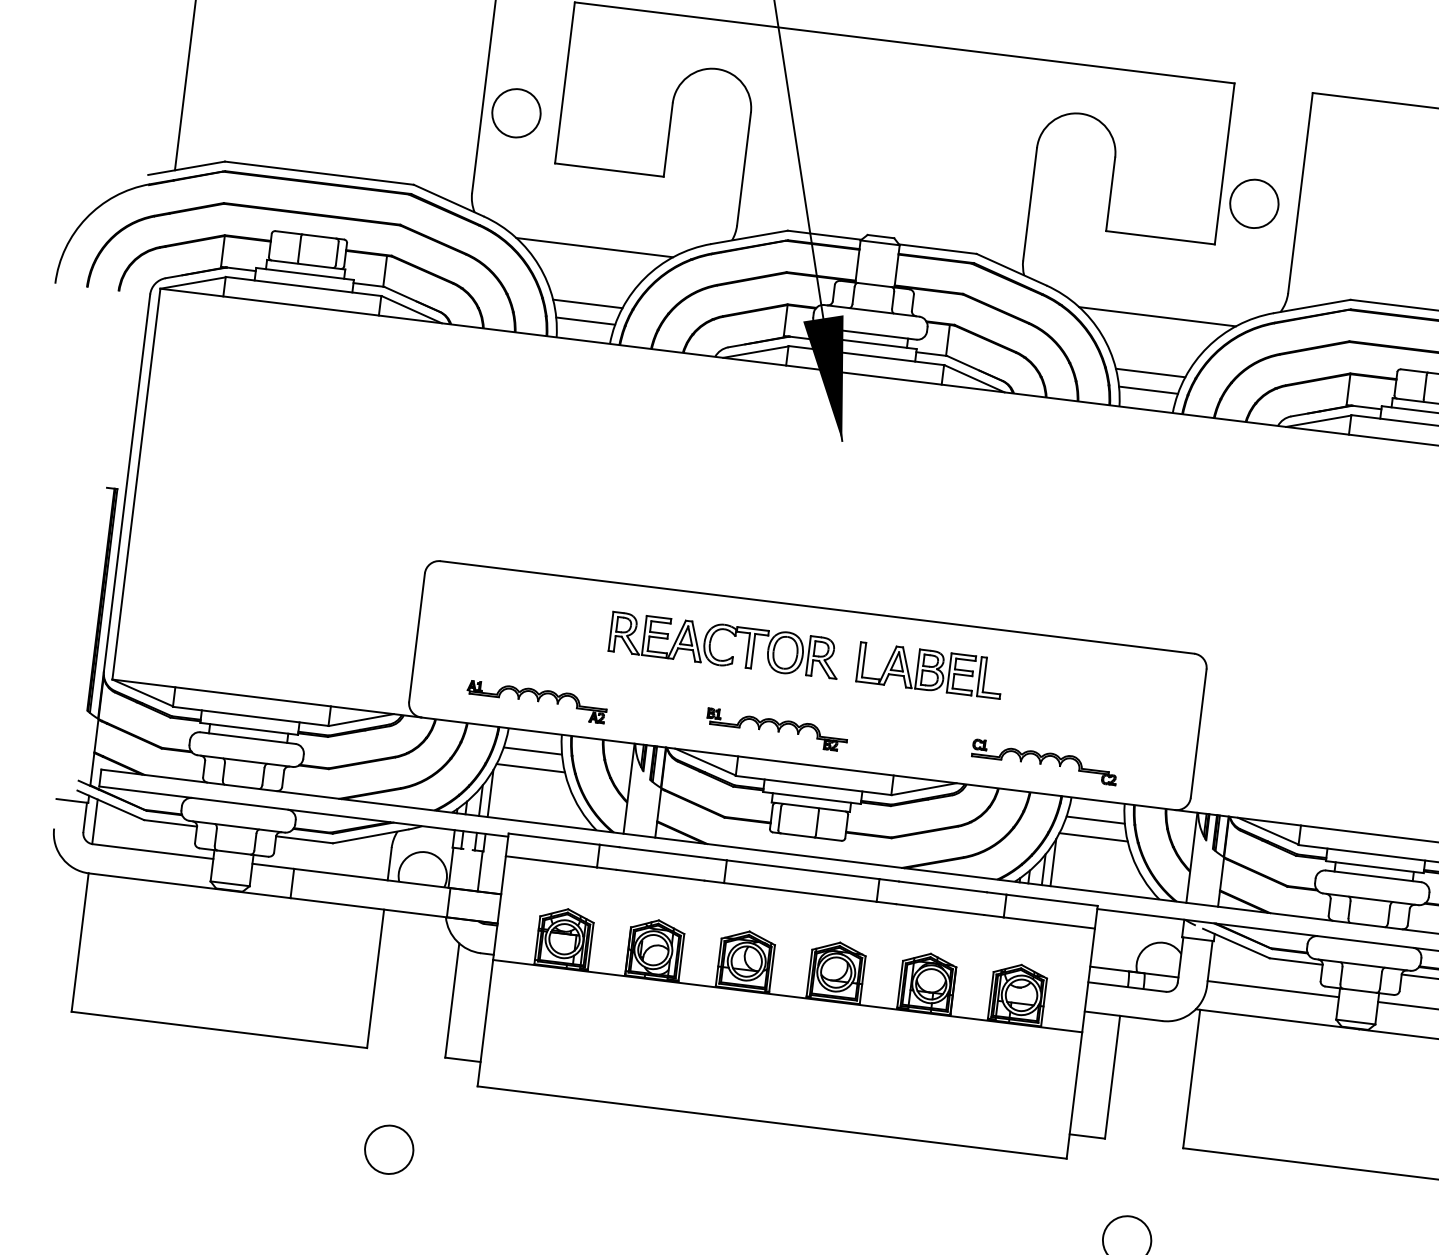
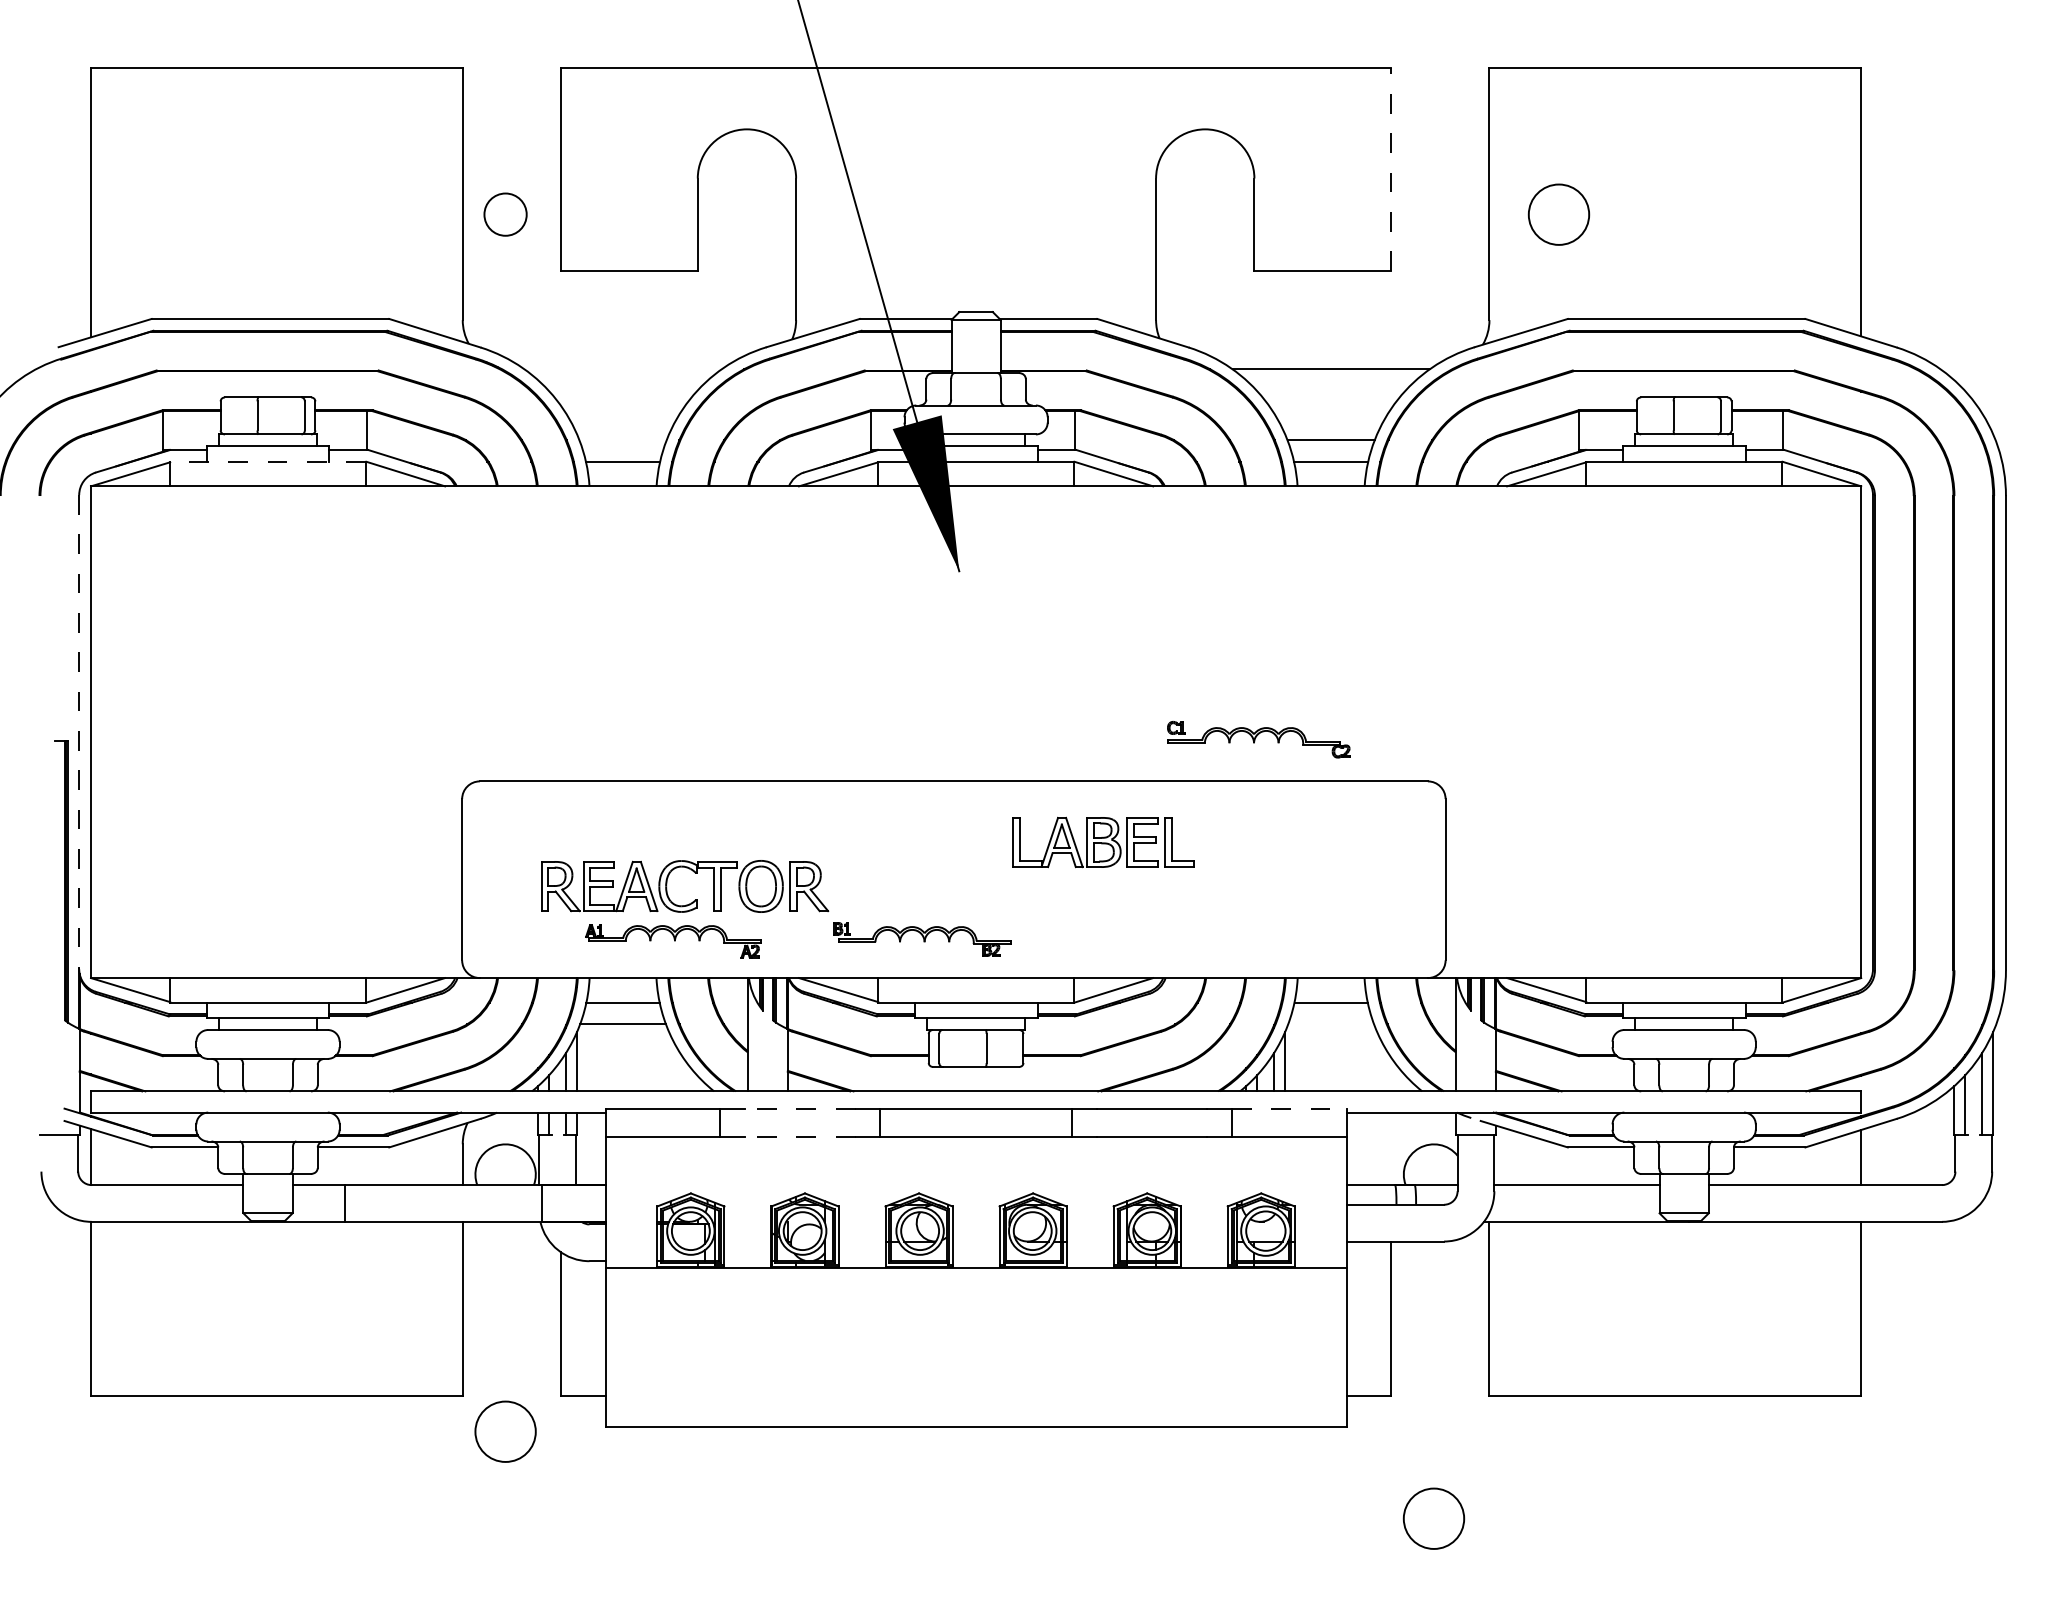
circle: (516, 113) -> (505, 214), size x0.7
line: (1225, 163) -> (1391, 169), solid -> dashed
circle: (1254, 203) -> (1558, 214), moved
line: (594, 247) -> (622, 369), removed
line: (303, 286) -> (268, 461), solid -> dashed
line: (587, 304) -> (622, 440), removed
line: (127, 483) -> (79, 732), solid -> dashed
part: (733, 635) -> (693, 872), moved
part: (536, 702) -> (673, 941), moved
part: (1044, 762) -> (1258, 739), moved
line: (1093, 837) -> (1331, 1024), removed
line: (662, 852) -> (799, 1108), solid -> dashed
line: (660, 875) -> (799, 1137), solid -> dashed
line: (1052, 900) -> (1289, 1108), solid -> dashed
circle: (389, 1149) -> (505, 1431), moved

